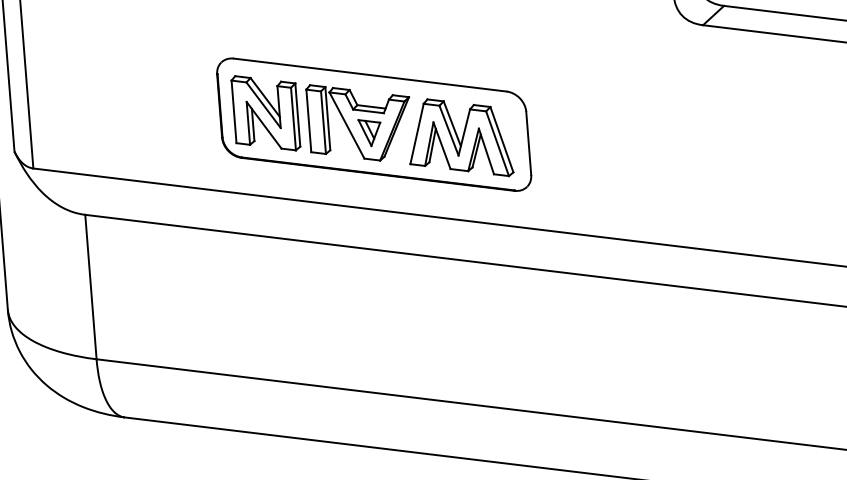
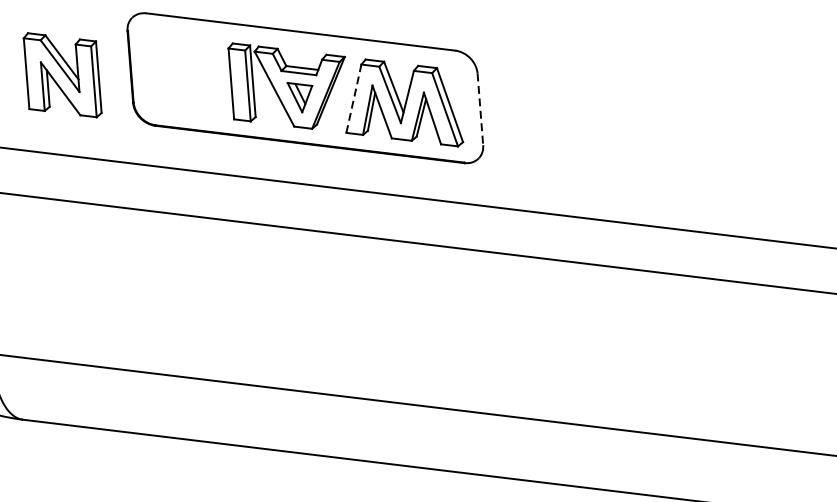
part: (265, 113) -> (62, 75), moved
line: (417, 134) -> (354, 99), solid -> dashed
line: (528, 143) -> (480, 109), solid -> dashed

